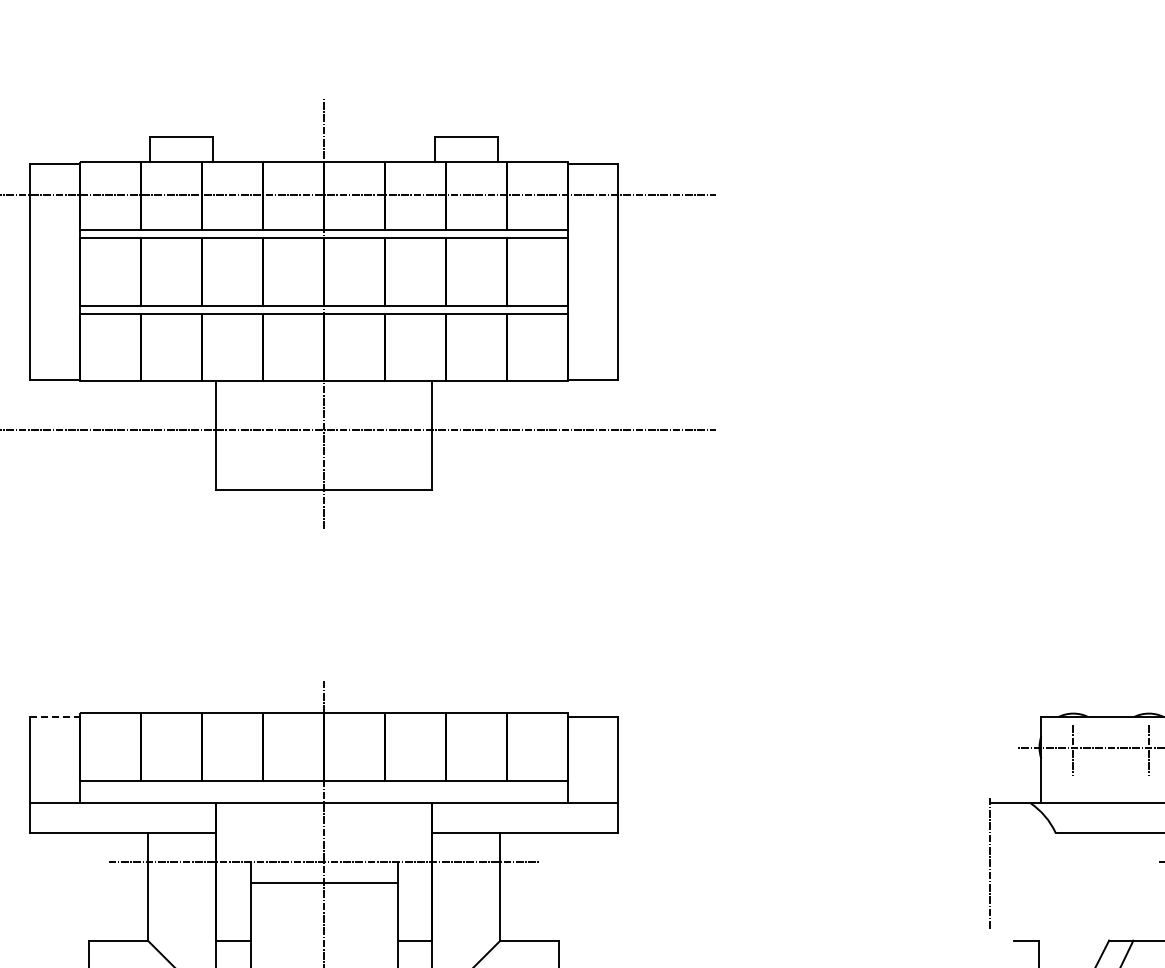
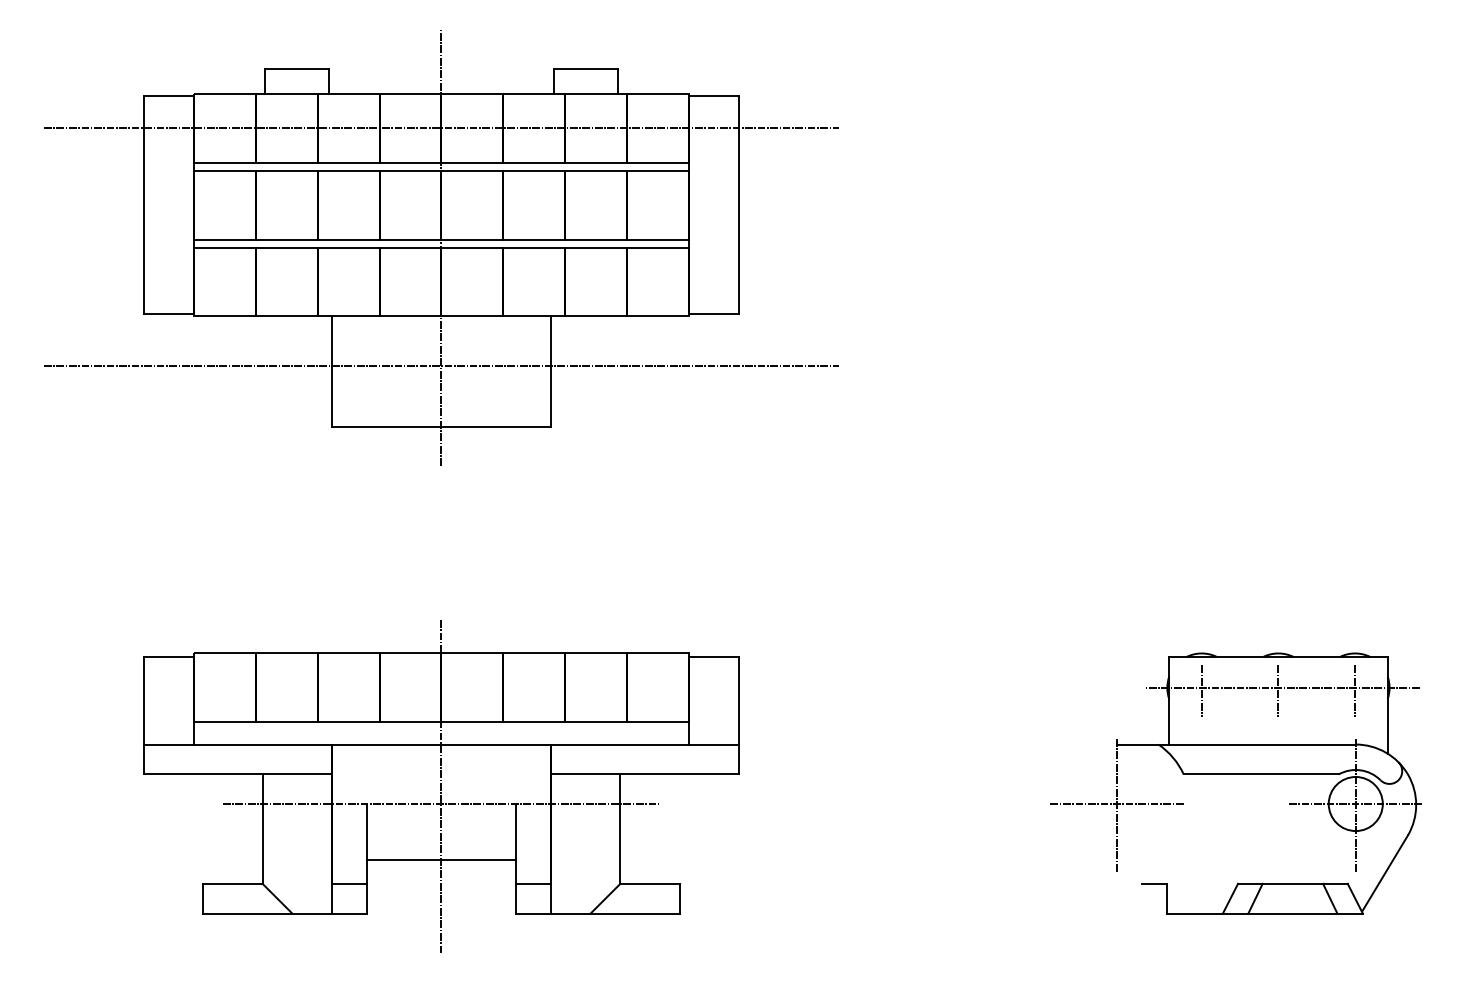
line: (56, 716) -> (169, 656), dashed -> solid
line: (990, 862) -> (1117, 804), added
line: (324, 883) -> (441, 860), moved

